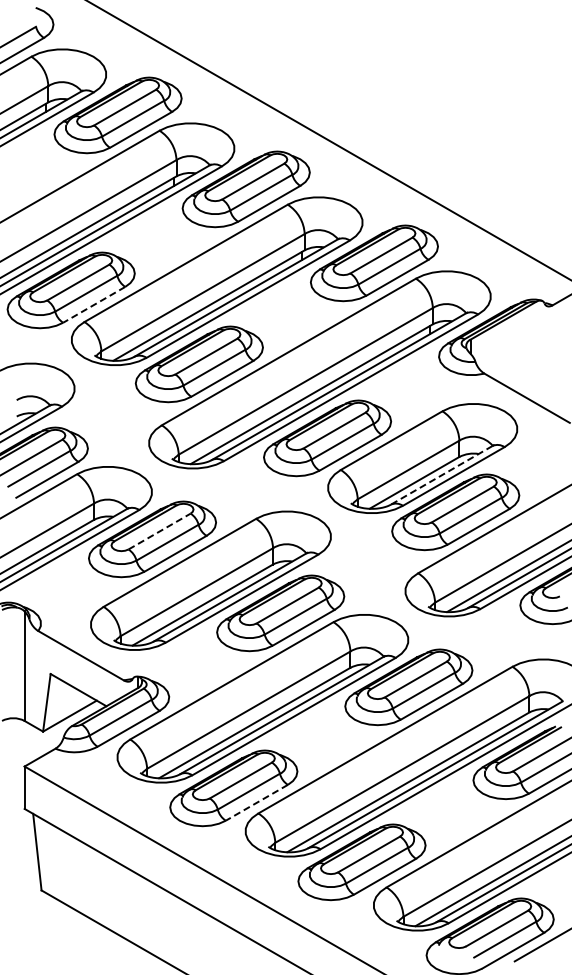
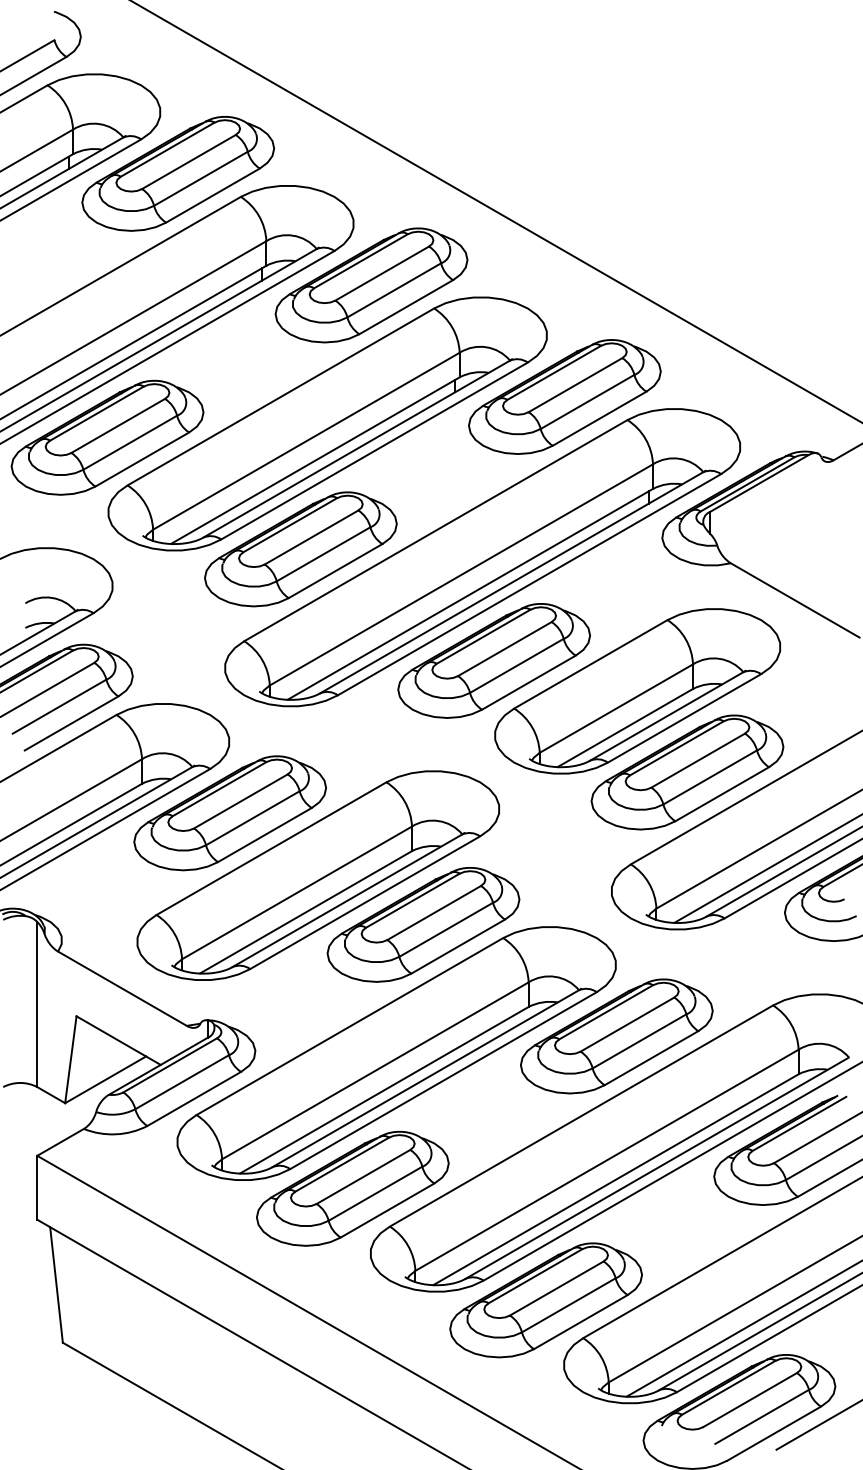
line: (94, 304) -> (142, 458), dashed -> solid
line: (441, 475) -> (666, 716), dashed -> solid
line: (159, 531) -> (240, 801), dashed -> solid
line: (256, 802) -> (387, 1210), dashed -> solid

